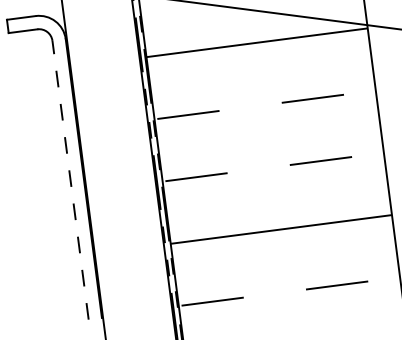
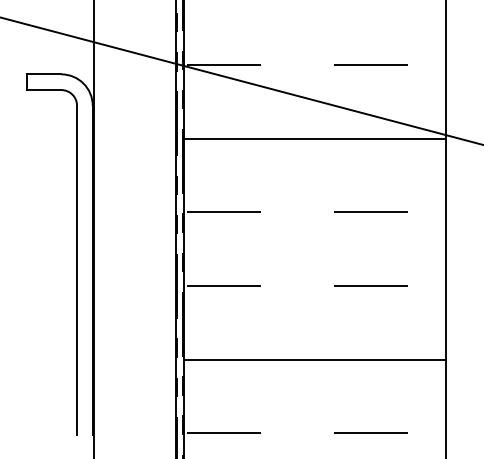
line: (70, 180) -> (77, 270), dashed -> solid

